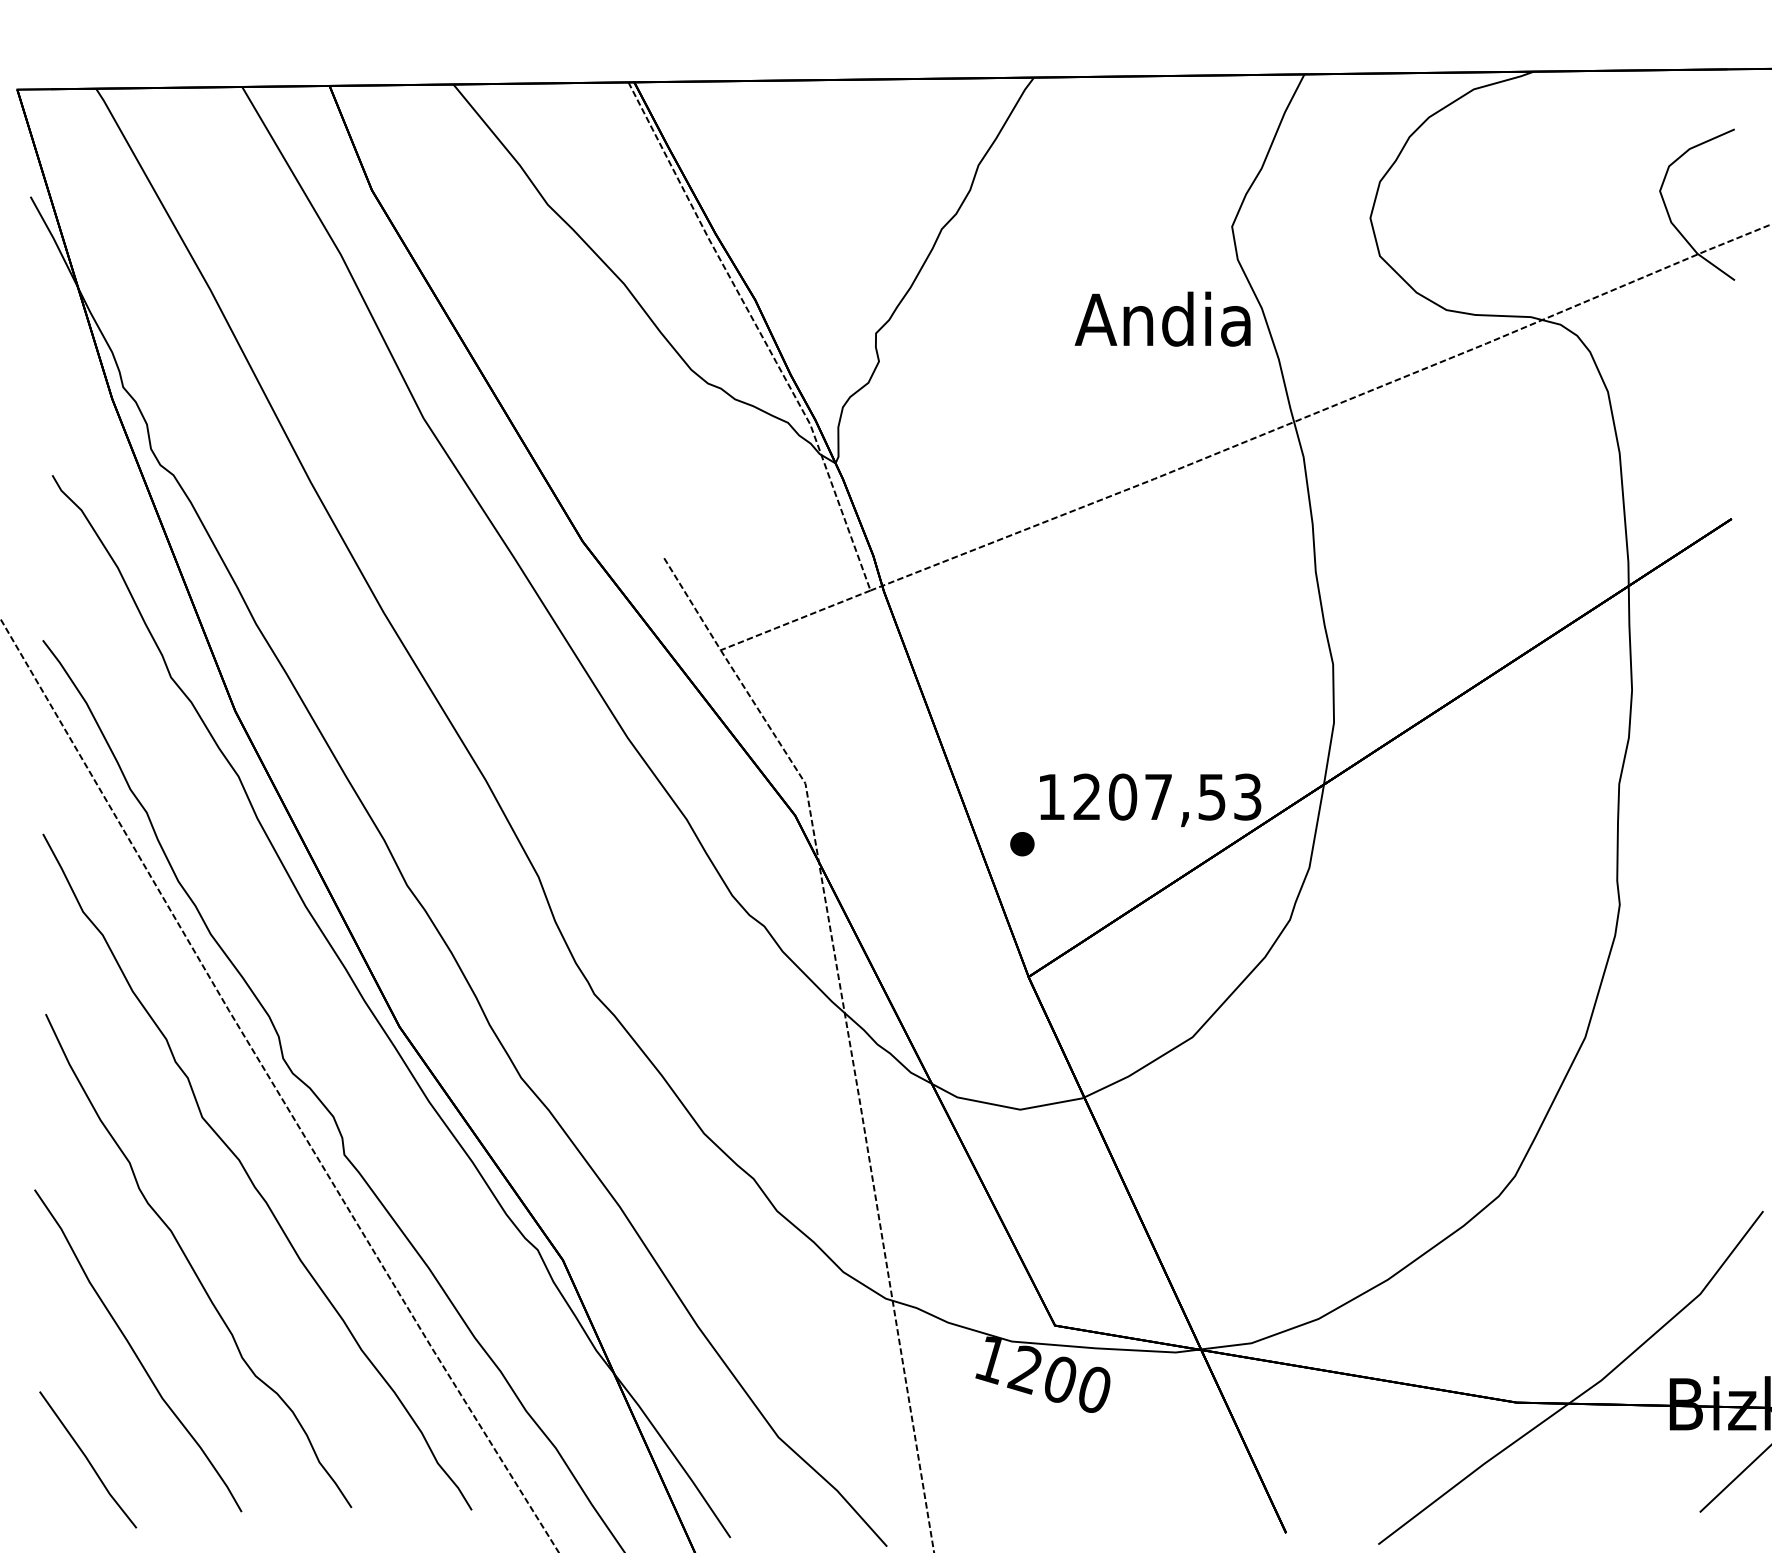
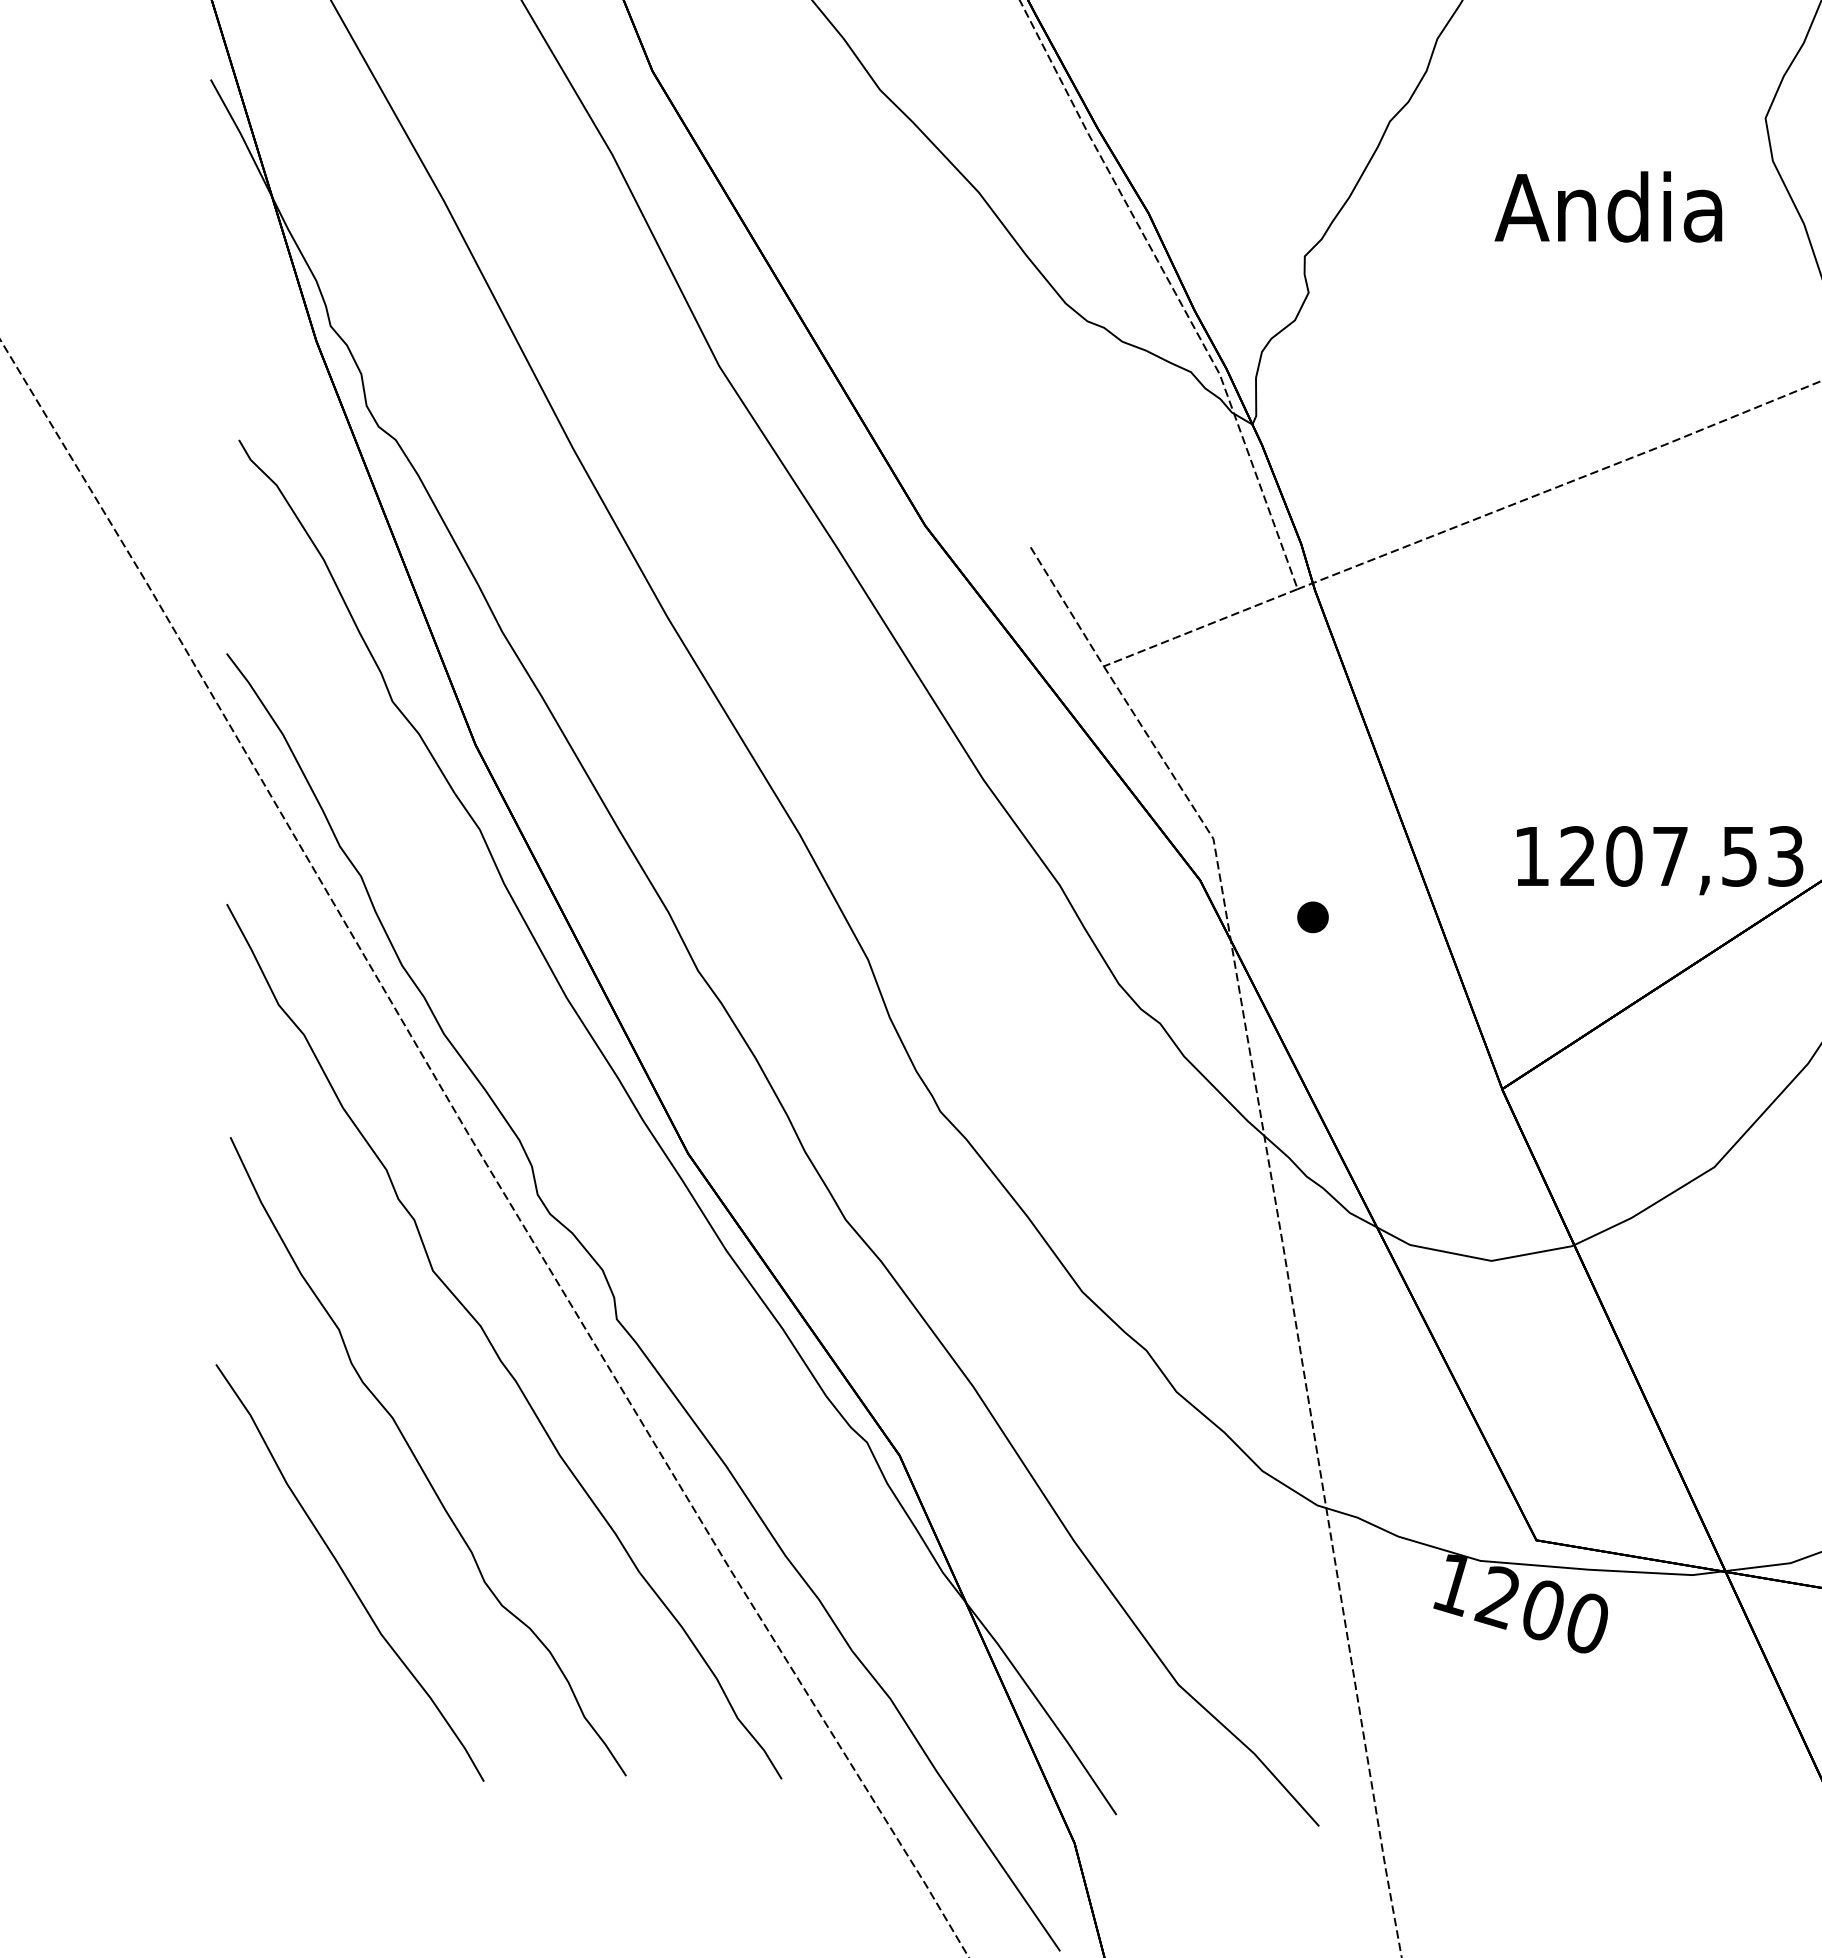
text: (1162, 318) -> (1608, 206), moved
part: (1022, 844) -> (1313, 917), moved
part: (88, 1459) -> (285, 1713), removed

